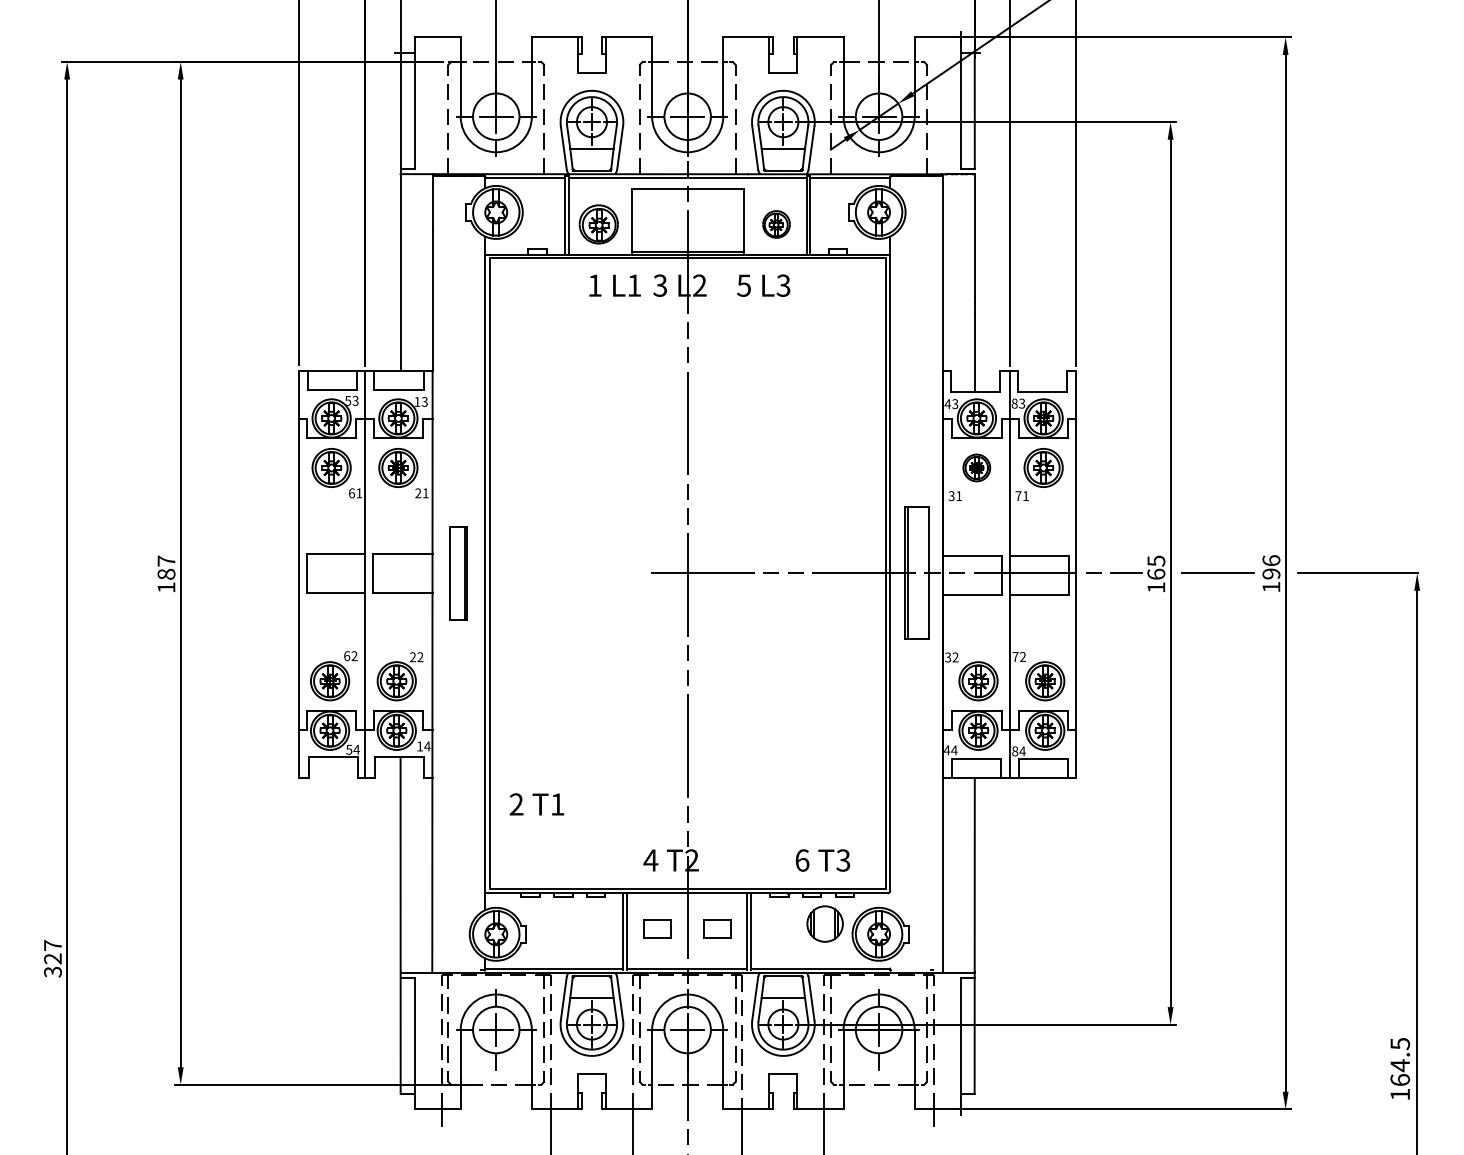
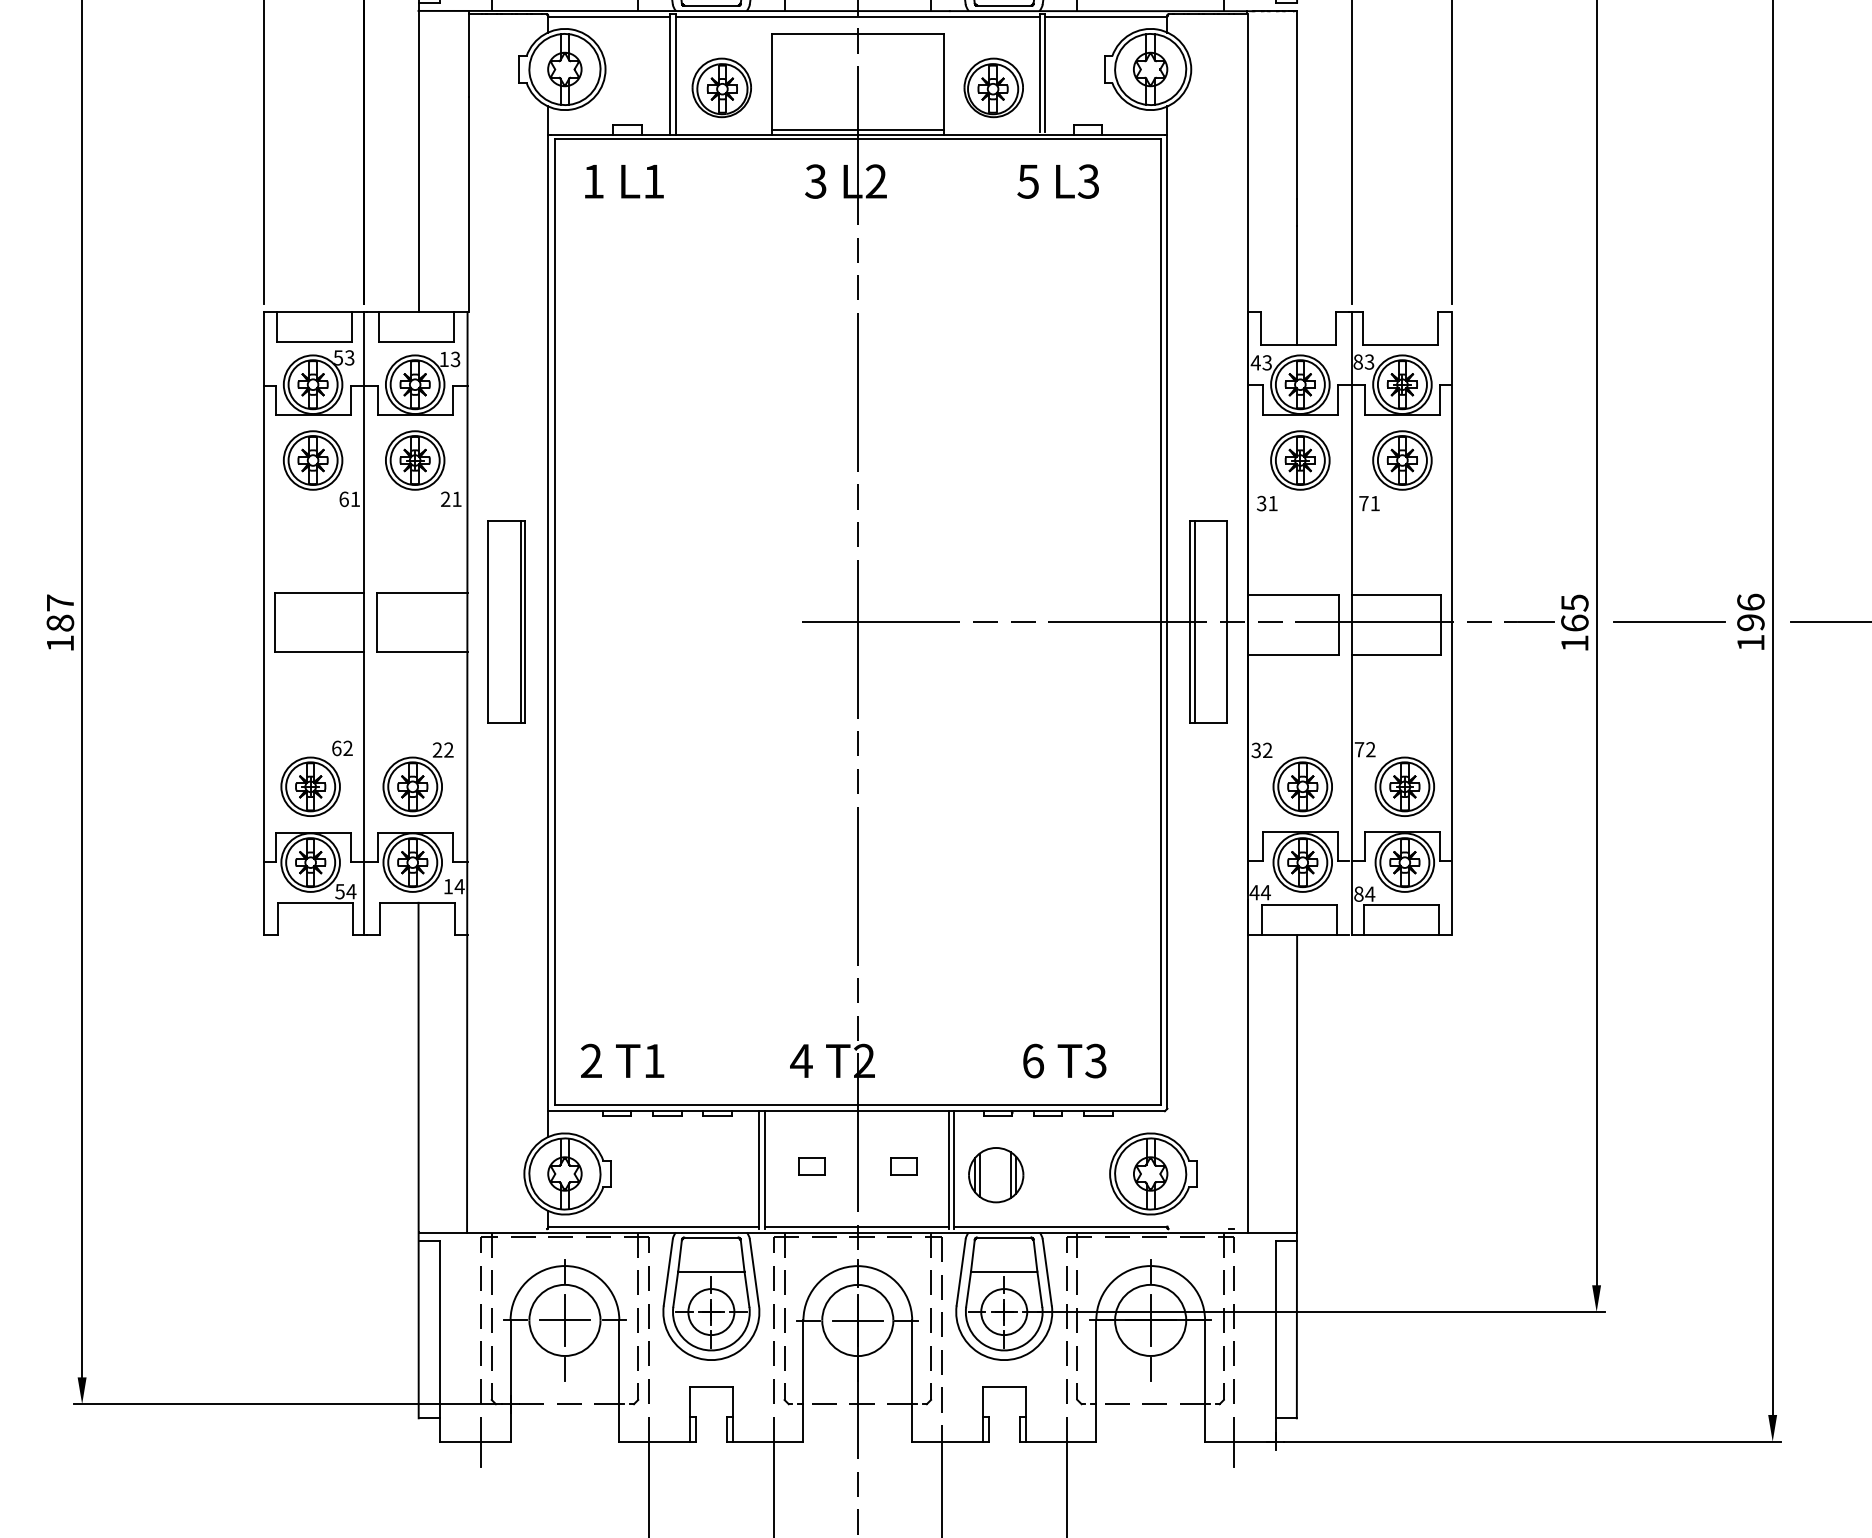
part: (776, 224) -> (993, 87), size x1.43
text: (614, 285) -> (623, 181), moved
text: (763, 285) -> (1057, 181), moved
part: (976, 467) -> (1299, 459), size x1.43
part: (457, 572) -> (505, 620), size x1.43
text: (536, 804) -> (621, 1061), moved
part: (824, 923) -> (995, 1174), moved
part: (657, 929) -> (811, 1166), size x0.62
part: (717, 929) -> (903, 1166), size x0.62

